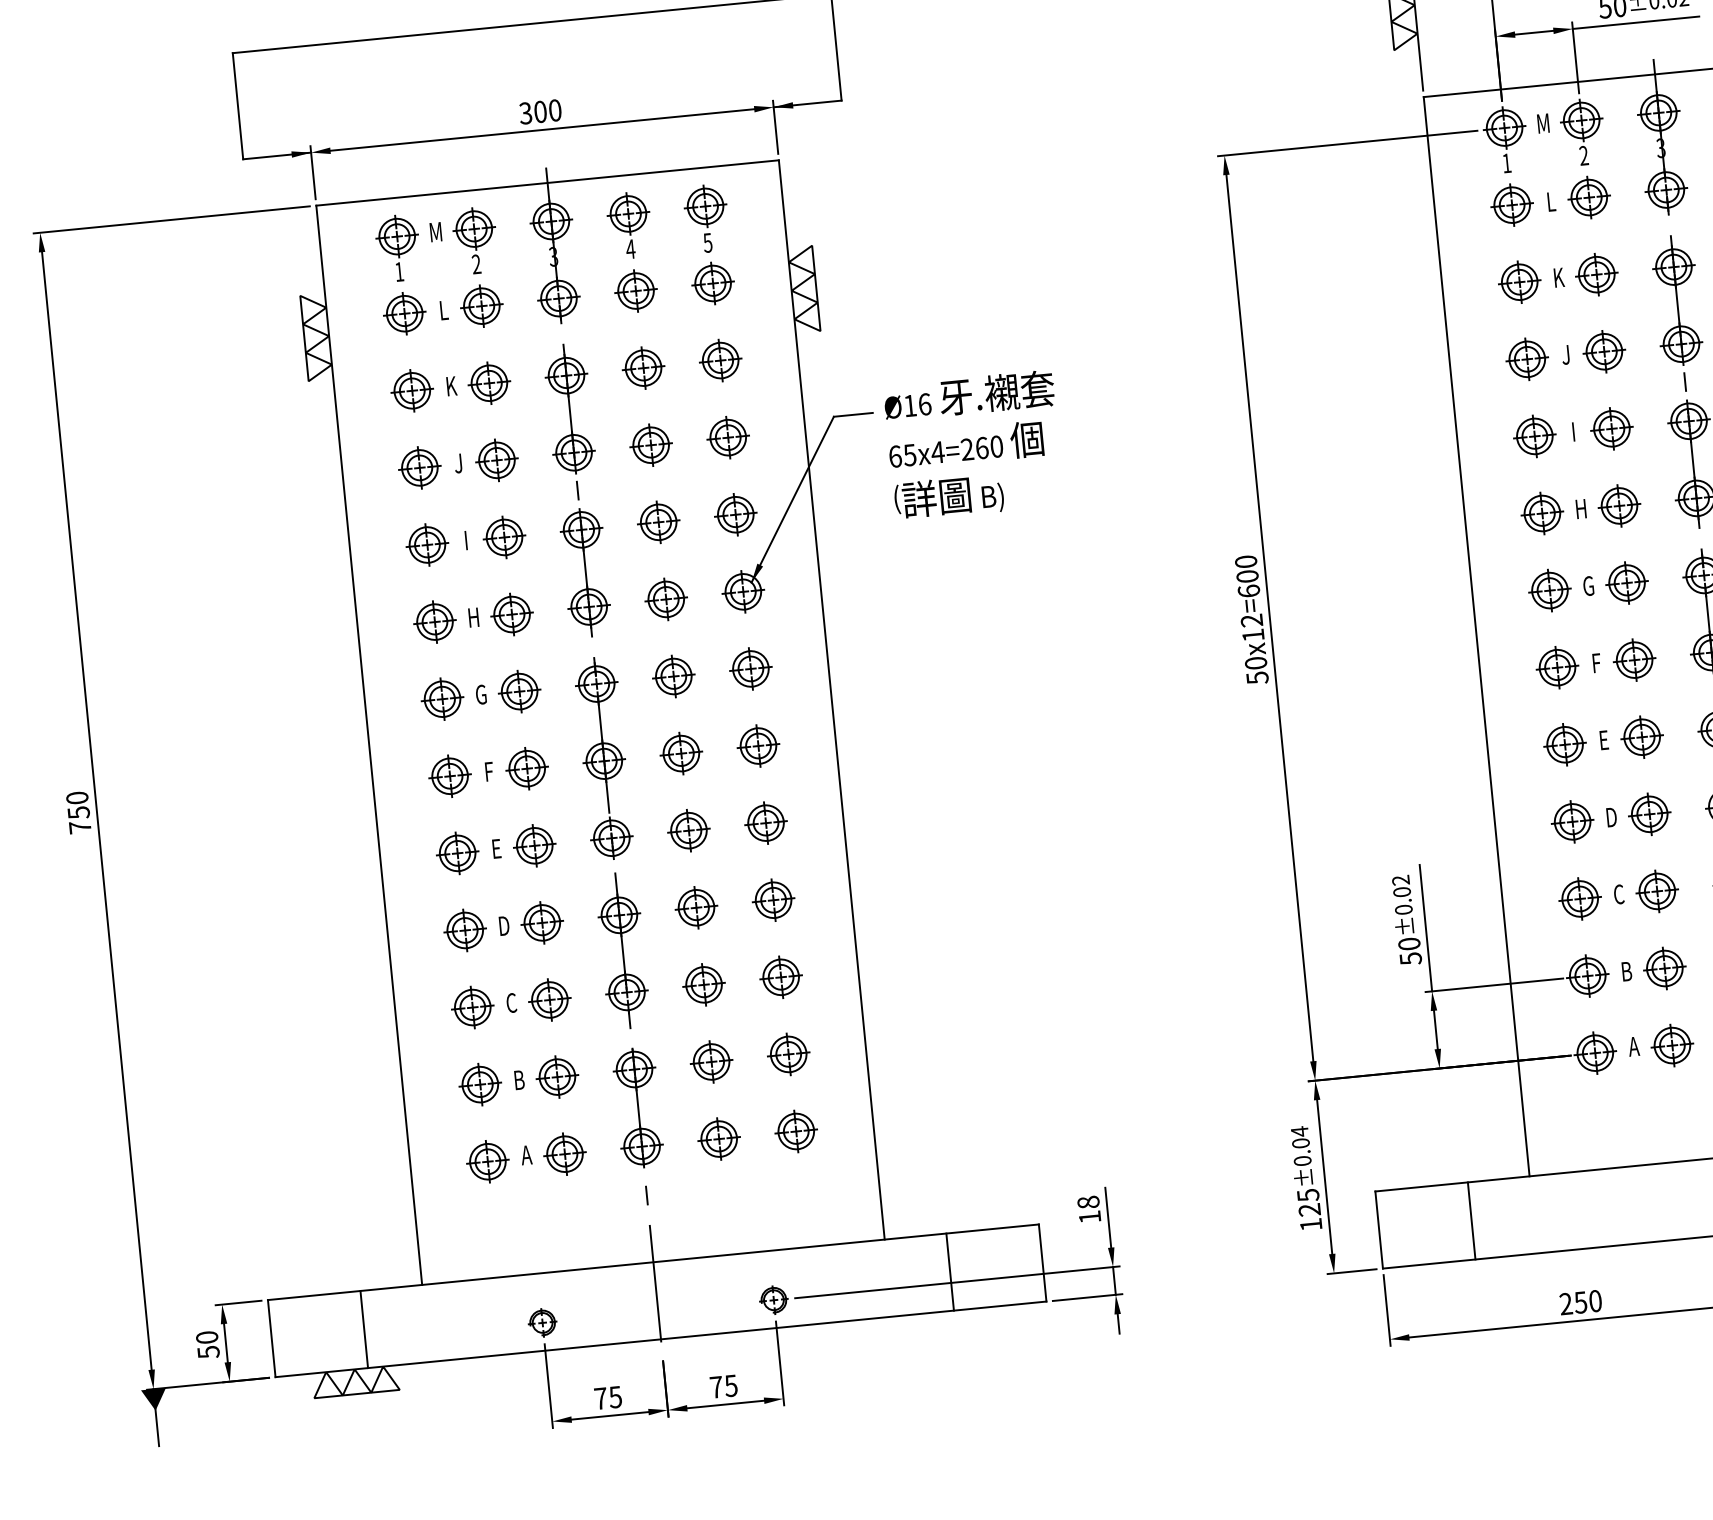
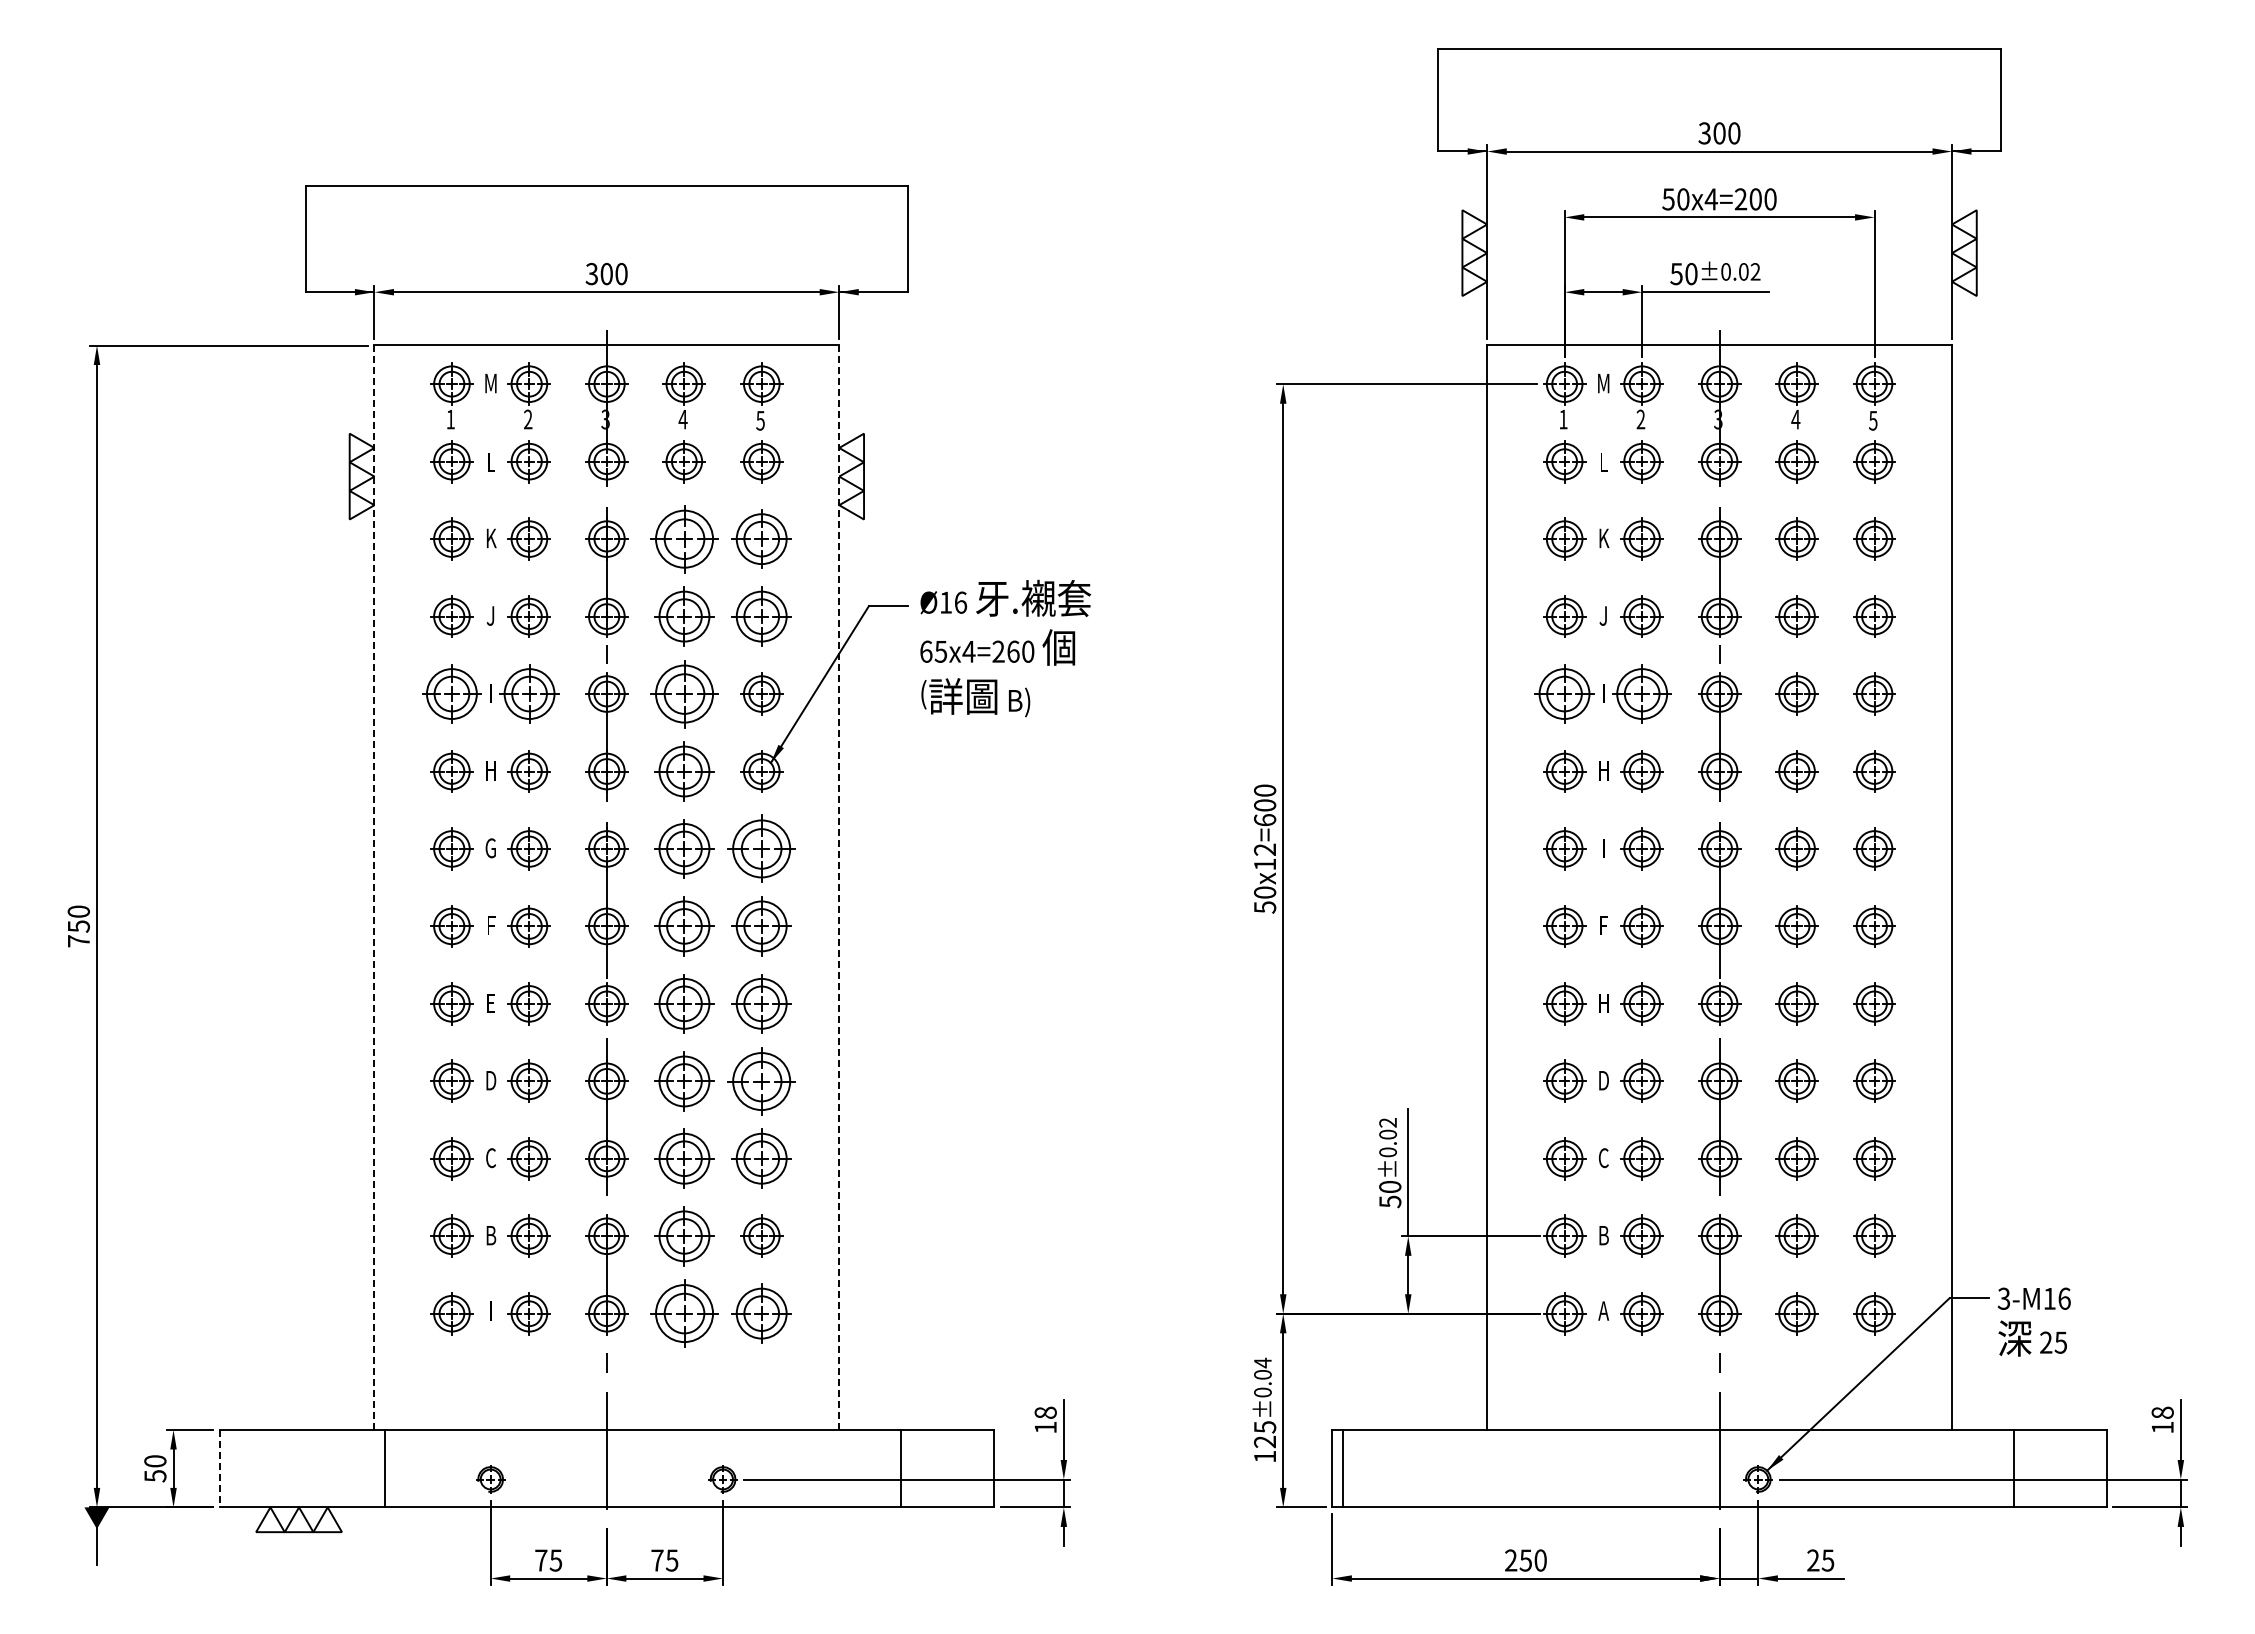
part: (720, 360) -> (761, 538), size x1.4
part: (642, 367) -> (683, 538), size x1.6
part: (1611, 428) -> (1641, 693), size x1.4
part: (1534, 435) -> (1564, 693), size x1.4
part: (727, 437) -> (761, 616), size x1.4
part: (650, 445) -> (683, 616), size x1.4
part: (657, 521) -> (683, 693), size x1.6
part: (503, 537) -> (528, 693), size x1.4
part: (426, 544) -> (451, 693), size x1.4
text: (1588, 586) -> (1603, 848), G -> I
part: (665, 599) -> (683, 771), size x1.4
part: (750, 668) -> (761, 848), size x1.6
part: (672, 676) -> (683, 848), size x1.4
line: (832, 700) -> (839, 888), solid -> dashed
text: (1603, 740) -> (1603, 1003), E -> H
line: (369, 746) -> (374, 888), solid -> dashed
part: (758, 746) -> (761, 926), size x1.4
part: (680, 753) -> (683, 926), size x1.4
part: (765, 822) -> (761, 1003), size x1.4
part: (688, 830) -> (683, 1003), size x1.4
part: (773, 899) -> (761, 1080), size x1.6
part: (695, 907) -> (683, 1080), size x1.4
part: (780, 977) -> (761, 1158), size x1.4
part: (703, 984) -> (683, 1158), size x1.4
part: (710, 1061) -> (683, 1235), size x1.4
part: (795, 1131) -> (761, 1313), size x1.4
part: (718, 1138) -> (683, 1313), size x1.6
text: (525, 1154) -> (490, 1310), A -> I
line: (1471, 1220) -> (1343, 1468), moved
line: (364, 1329) -> (384, 1468), moved
line: (271, 1338) -> (219, 1468), solid -> dashed

